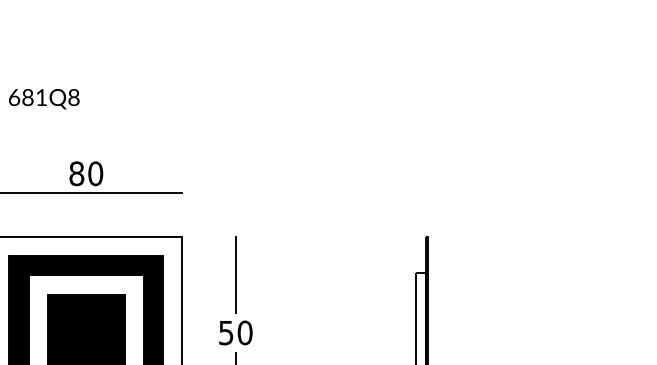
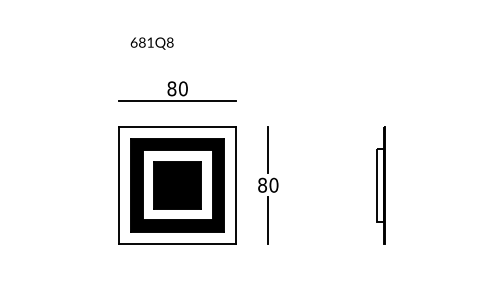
text: (226, 331) -> (262, 184), 50 -> 80

